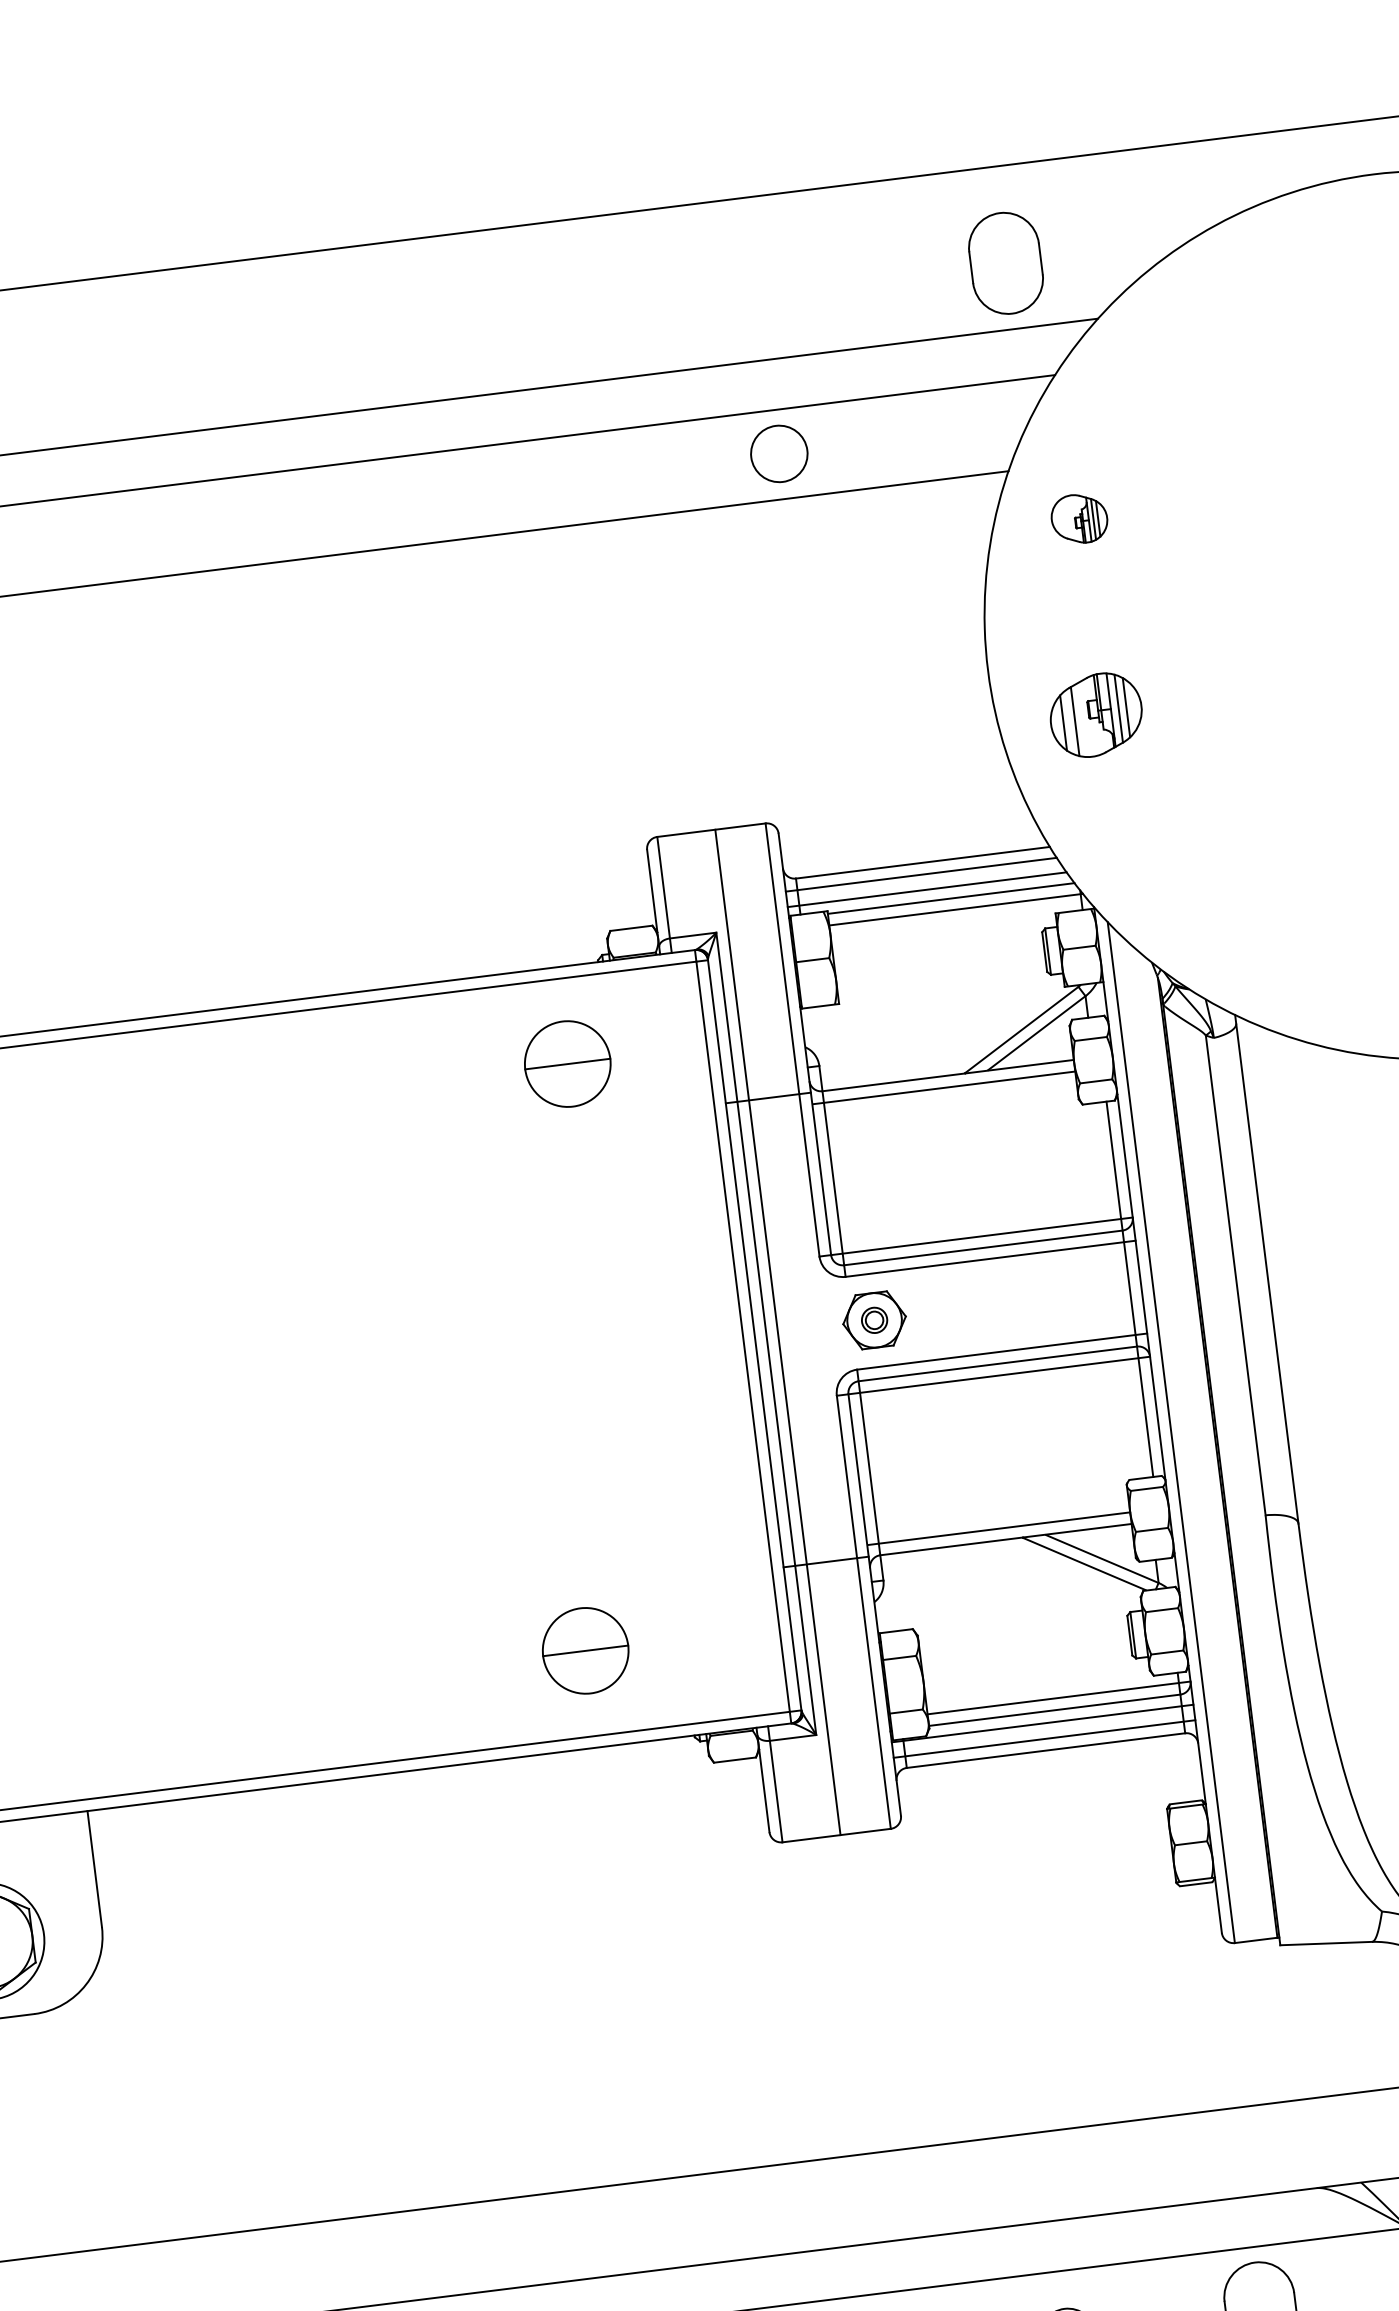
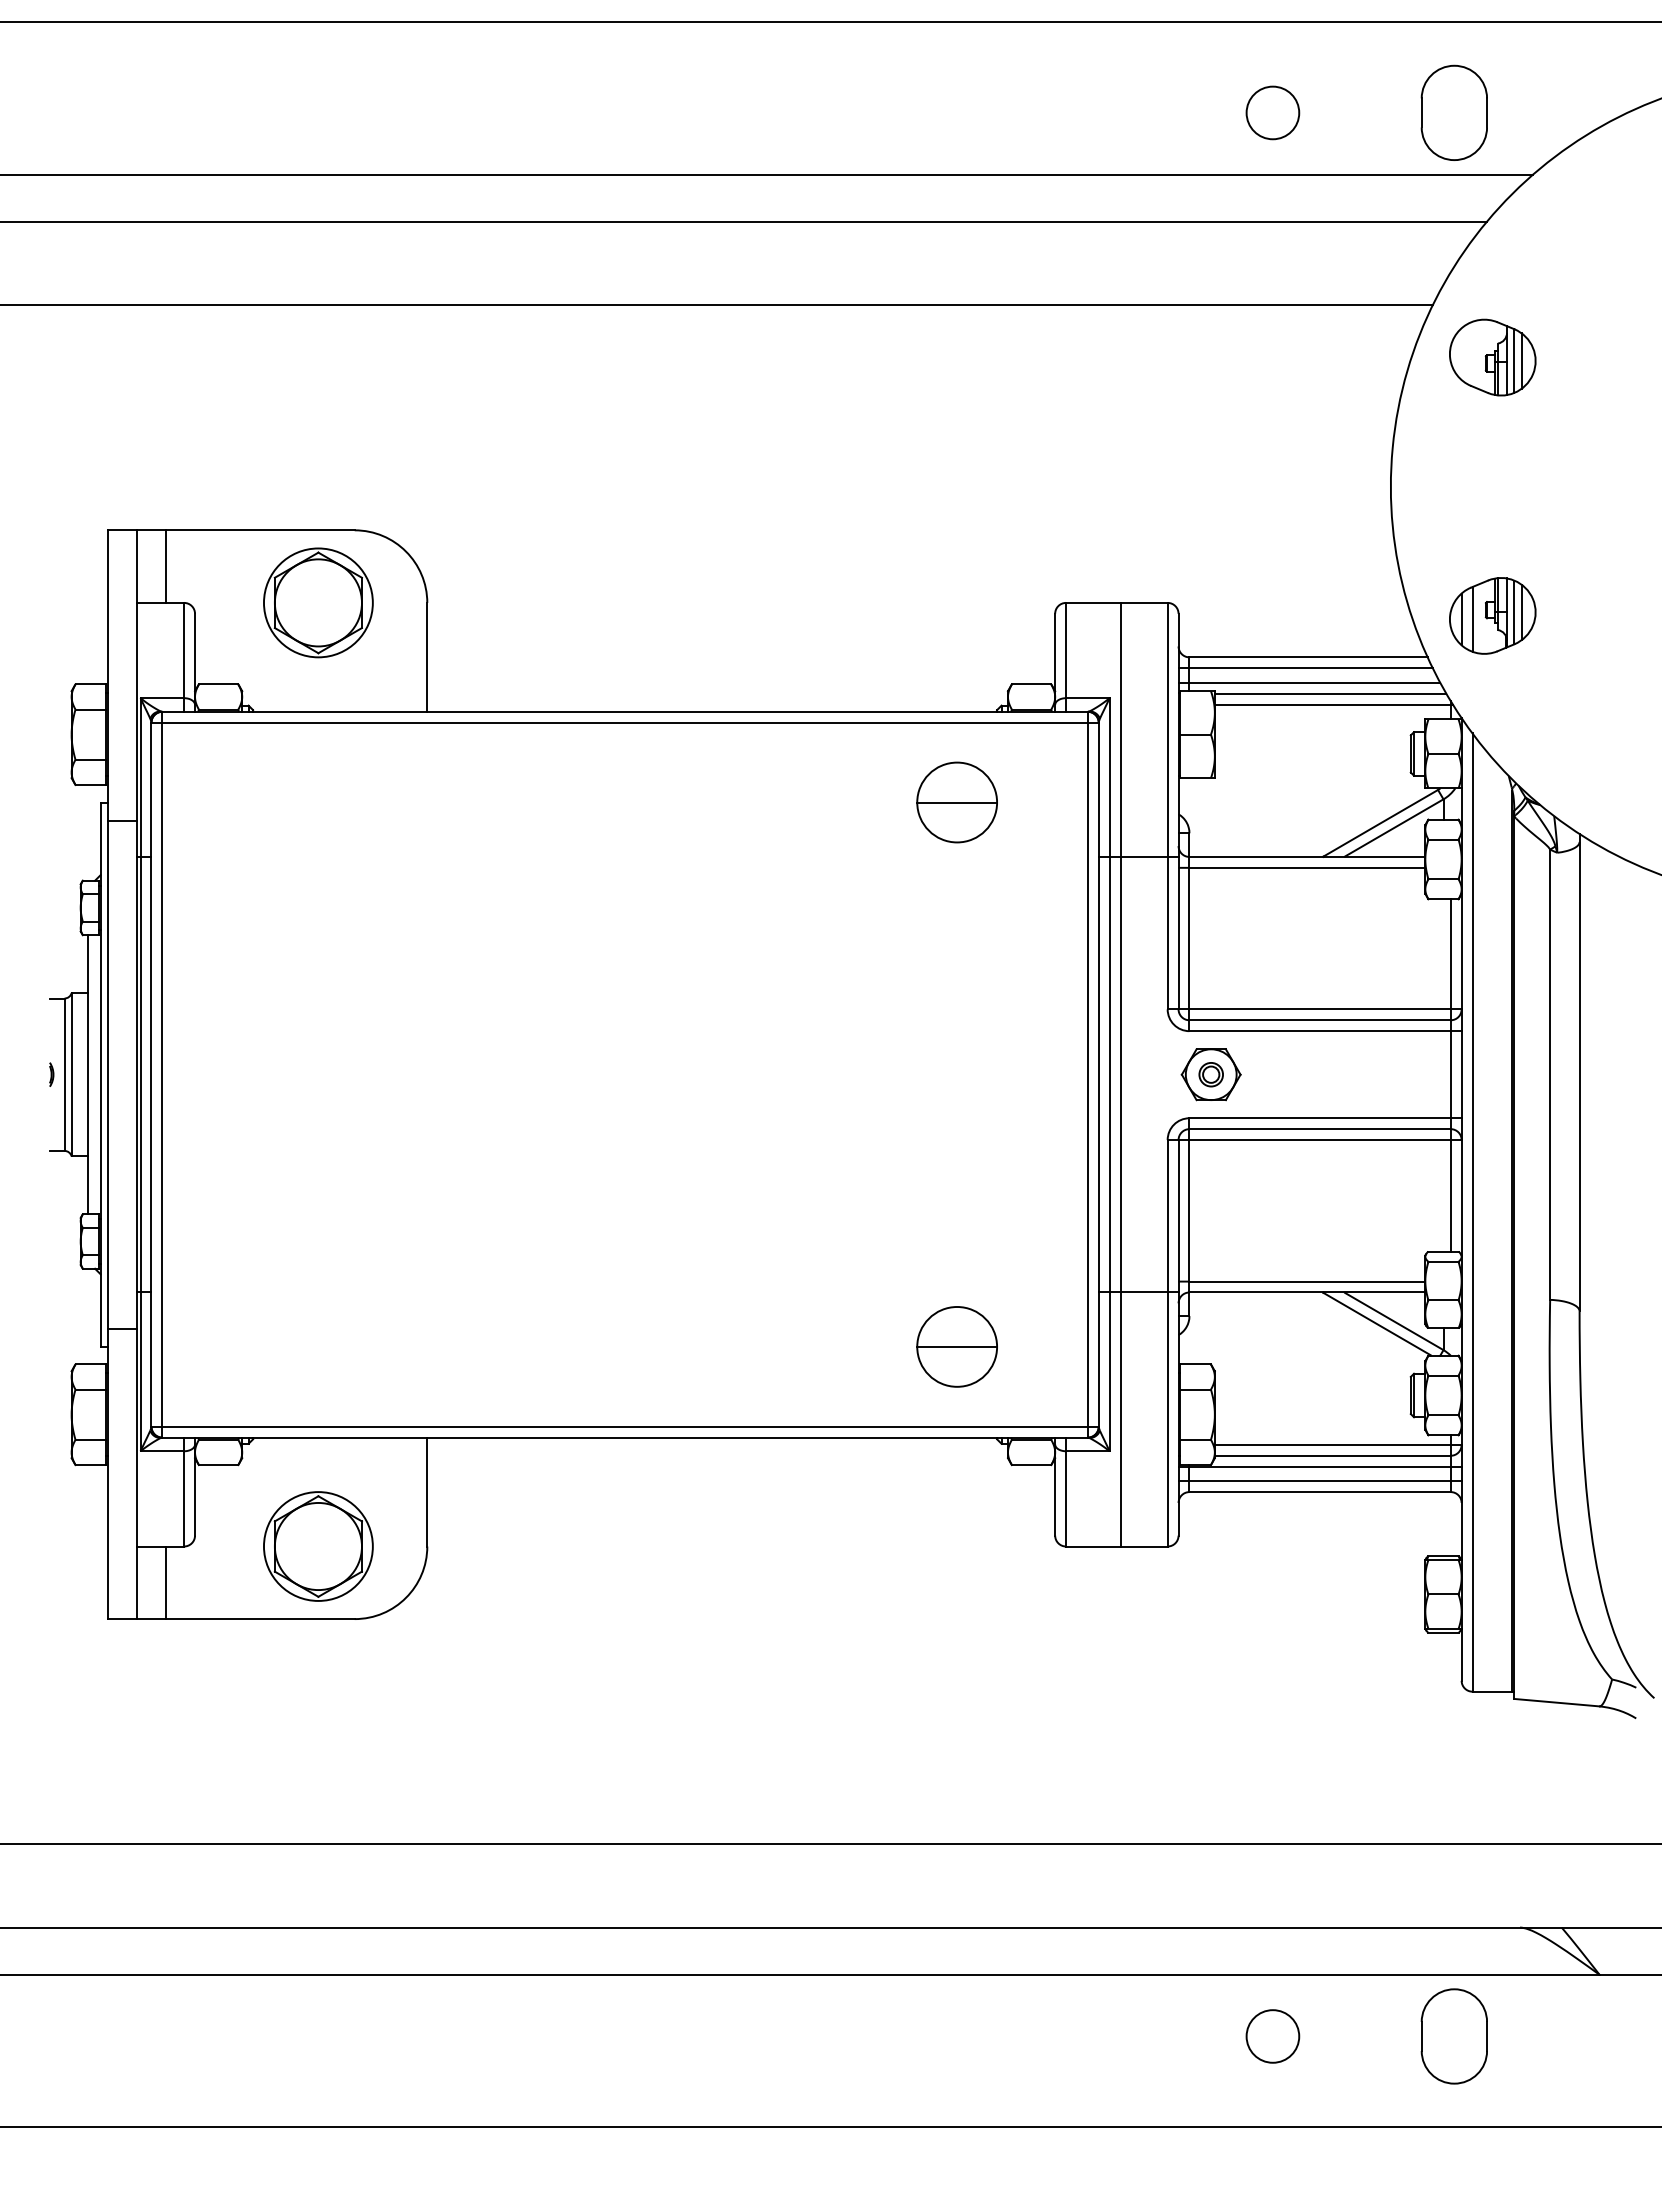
circle: (778, 453) -> (1272, 112), moved
part: (1079, 518) -> (1492, 357), size x1.67
part: (1095, 714) -> (1492, 615), moved
part: (584, 1650) -> (956, 1346), moved

